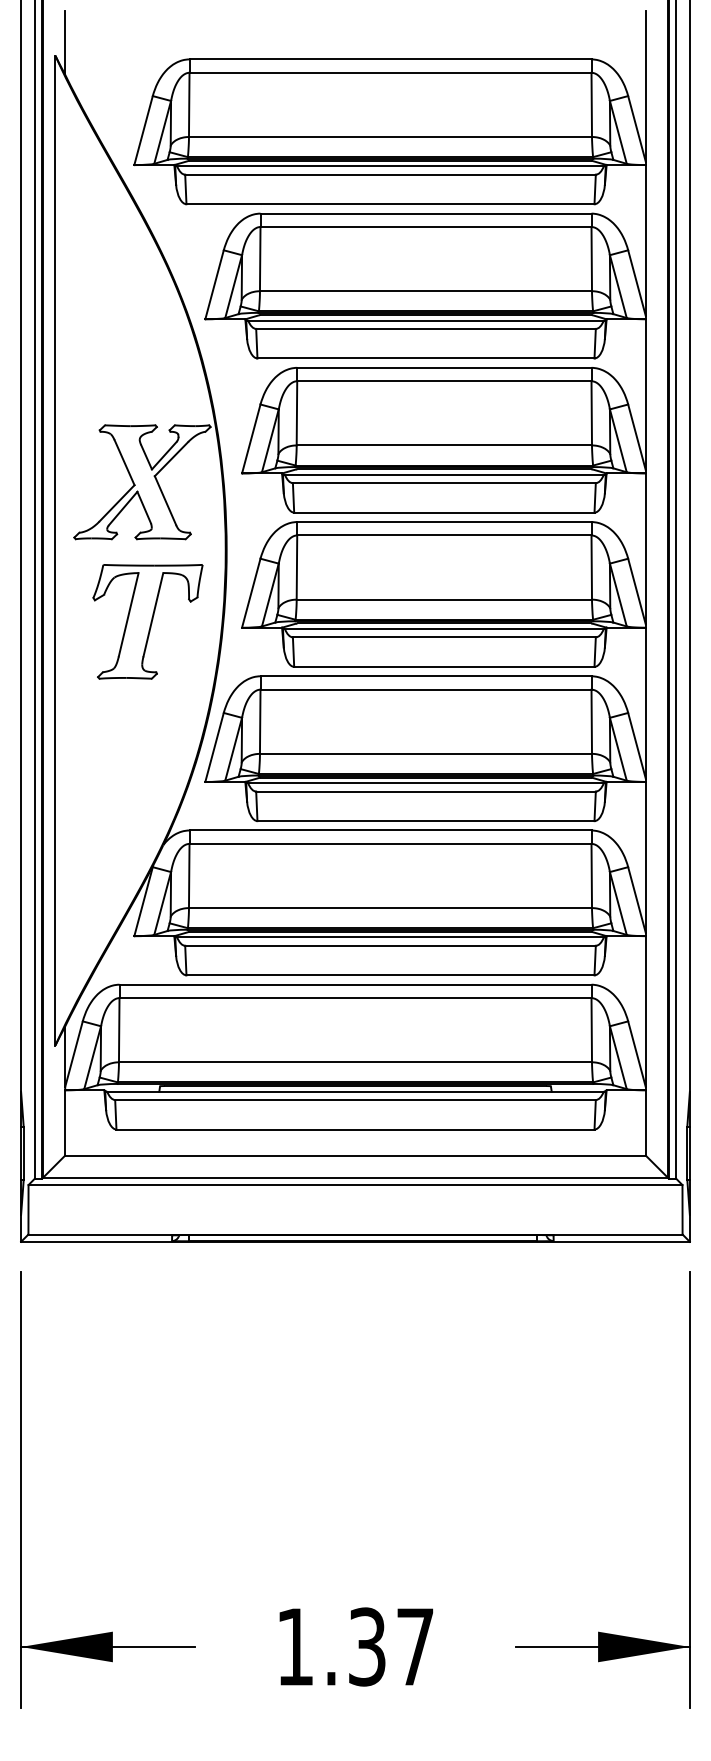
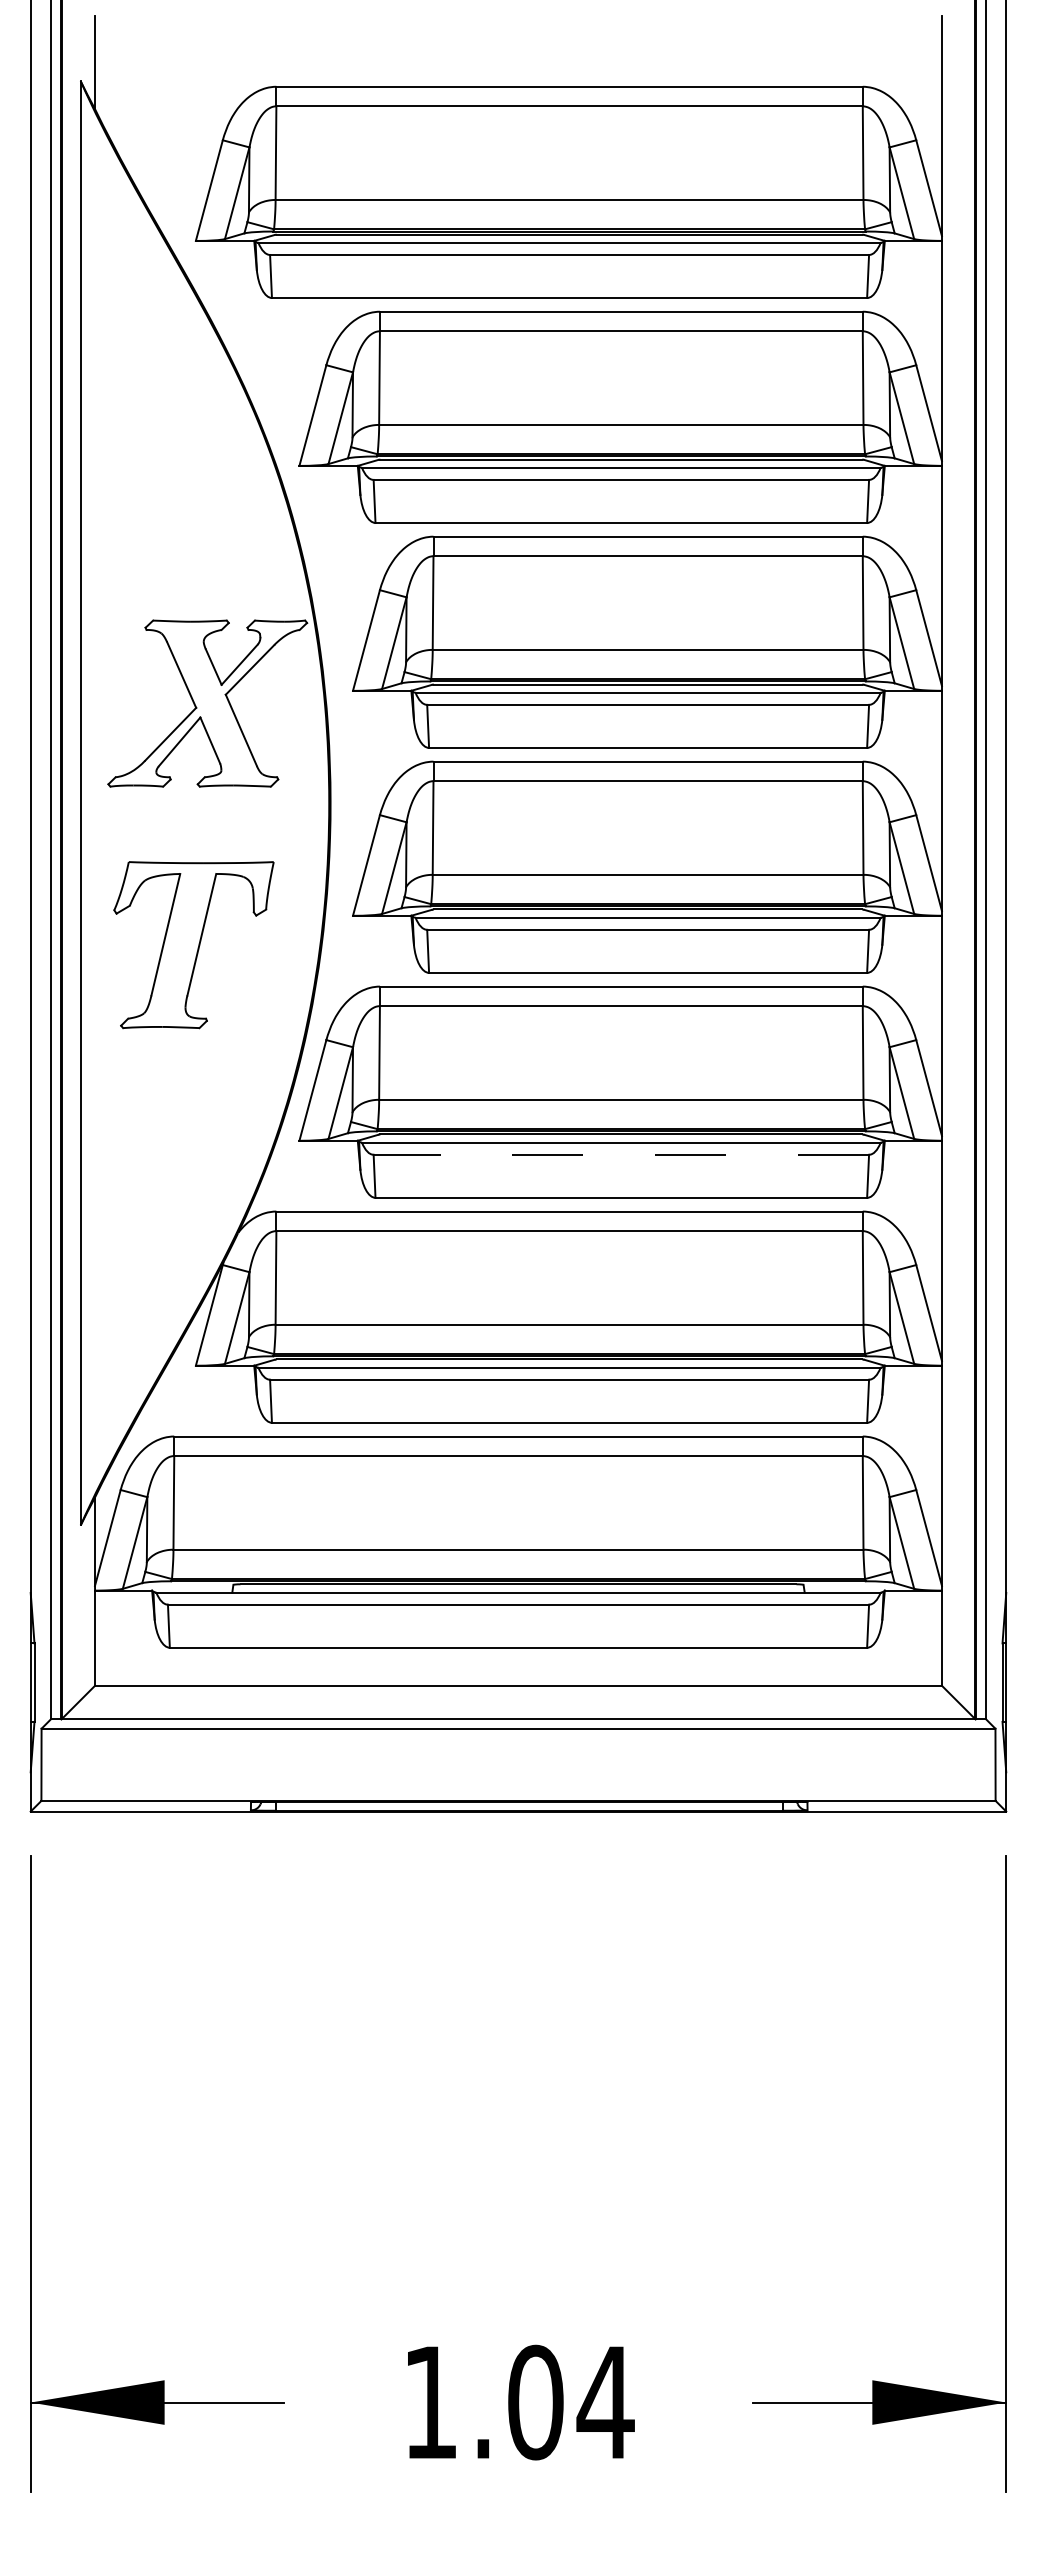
part: (147, 621) -> (193, 944), moved
line: (426, 791) -> (622, 1154), solid -> dashed
text: (391, 1646) -> (571, 2401), 1.37 -> 1.04

